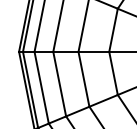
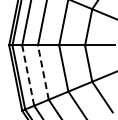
line: (59, 84) -> (43, 72), solid -> dashed
line: (42, 87) -> (28, 75), solid -> dashed

